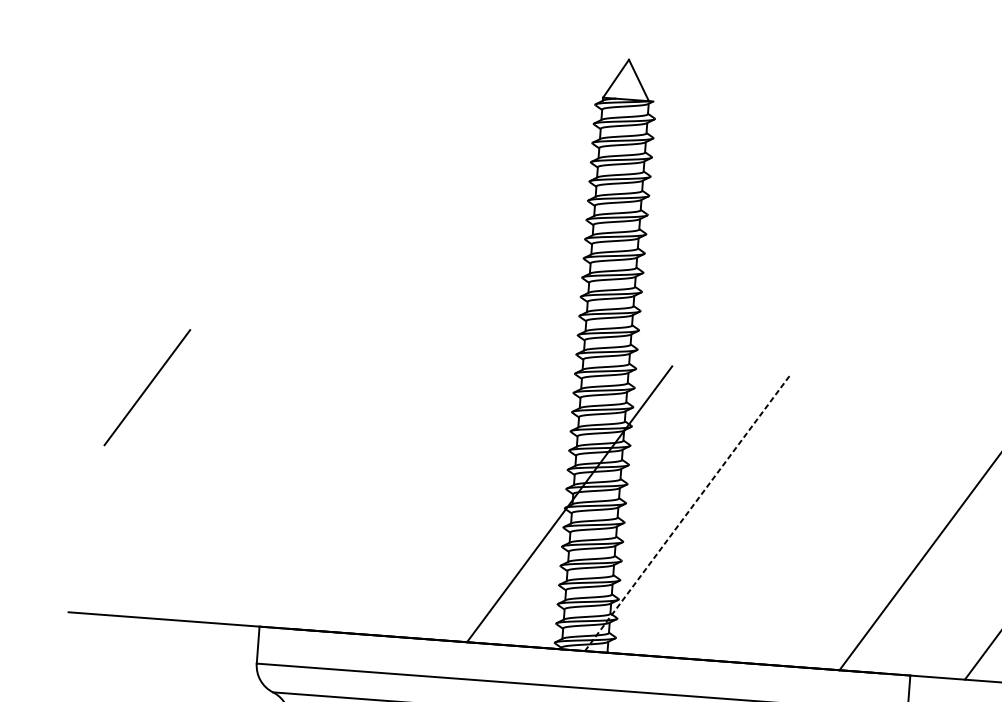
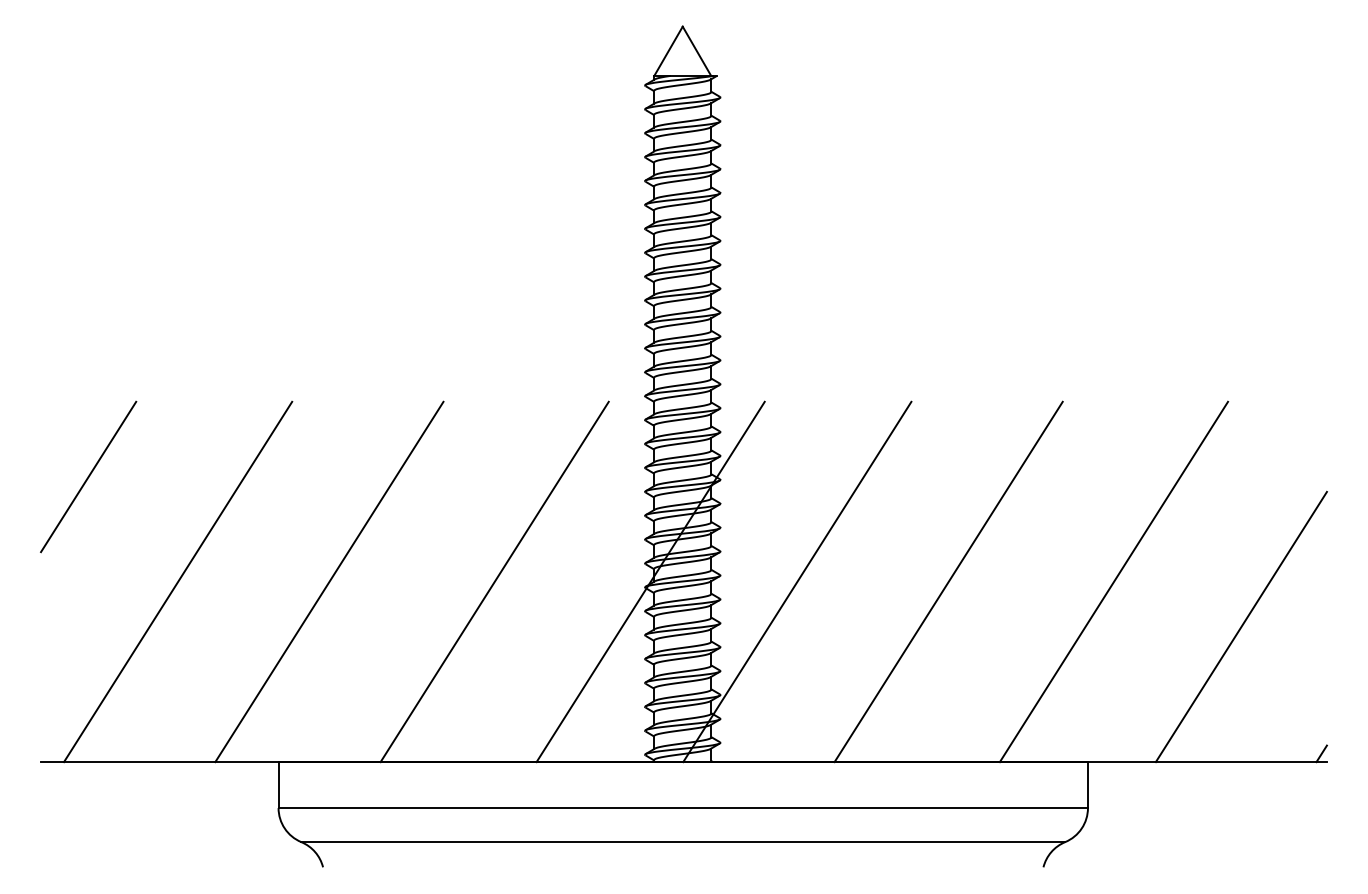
line: (147, 387) -> (88, 476), moved
line: (190, 475) -> (178, 581), added
line: (311, 484) -> (329, 581), added
line: (444, 494) -> (494, 581), added
line: (687, 512) -> (797, 581), dashed -> solid
line: (809, 521) -> (948, 581), added

